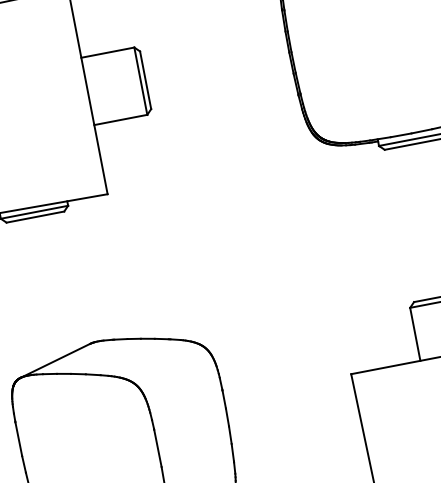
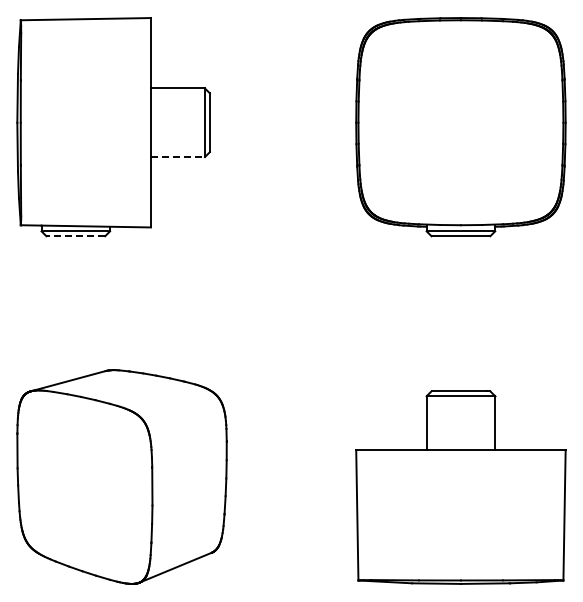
line: (121, 120) -> (178, 157), solid -> dashed
line: (35, 217) -> (75, 236), solid -> dashed

